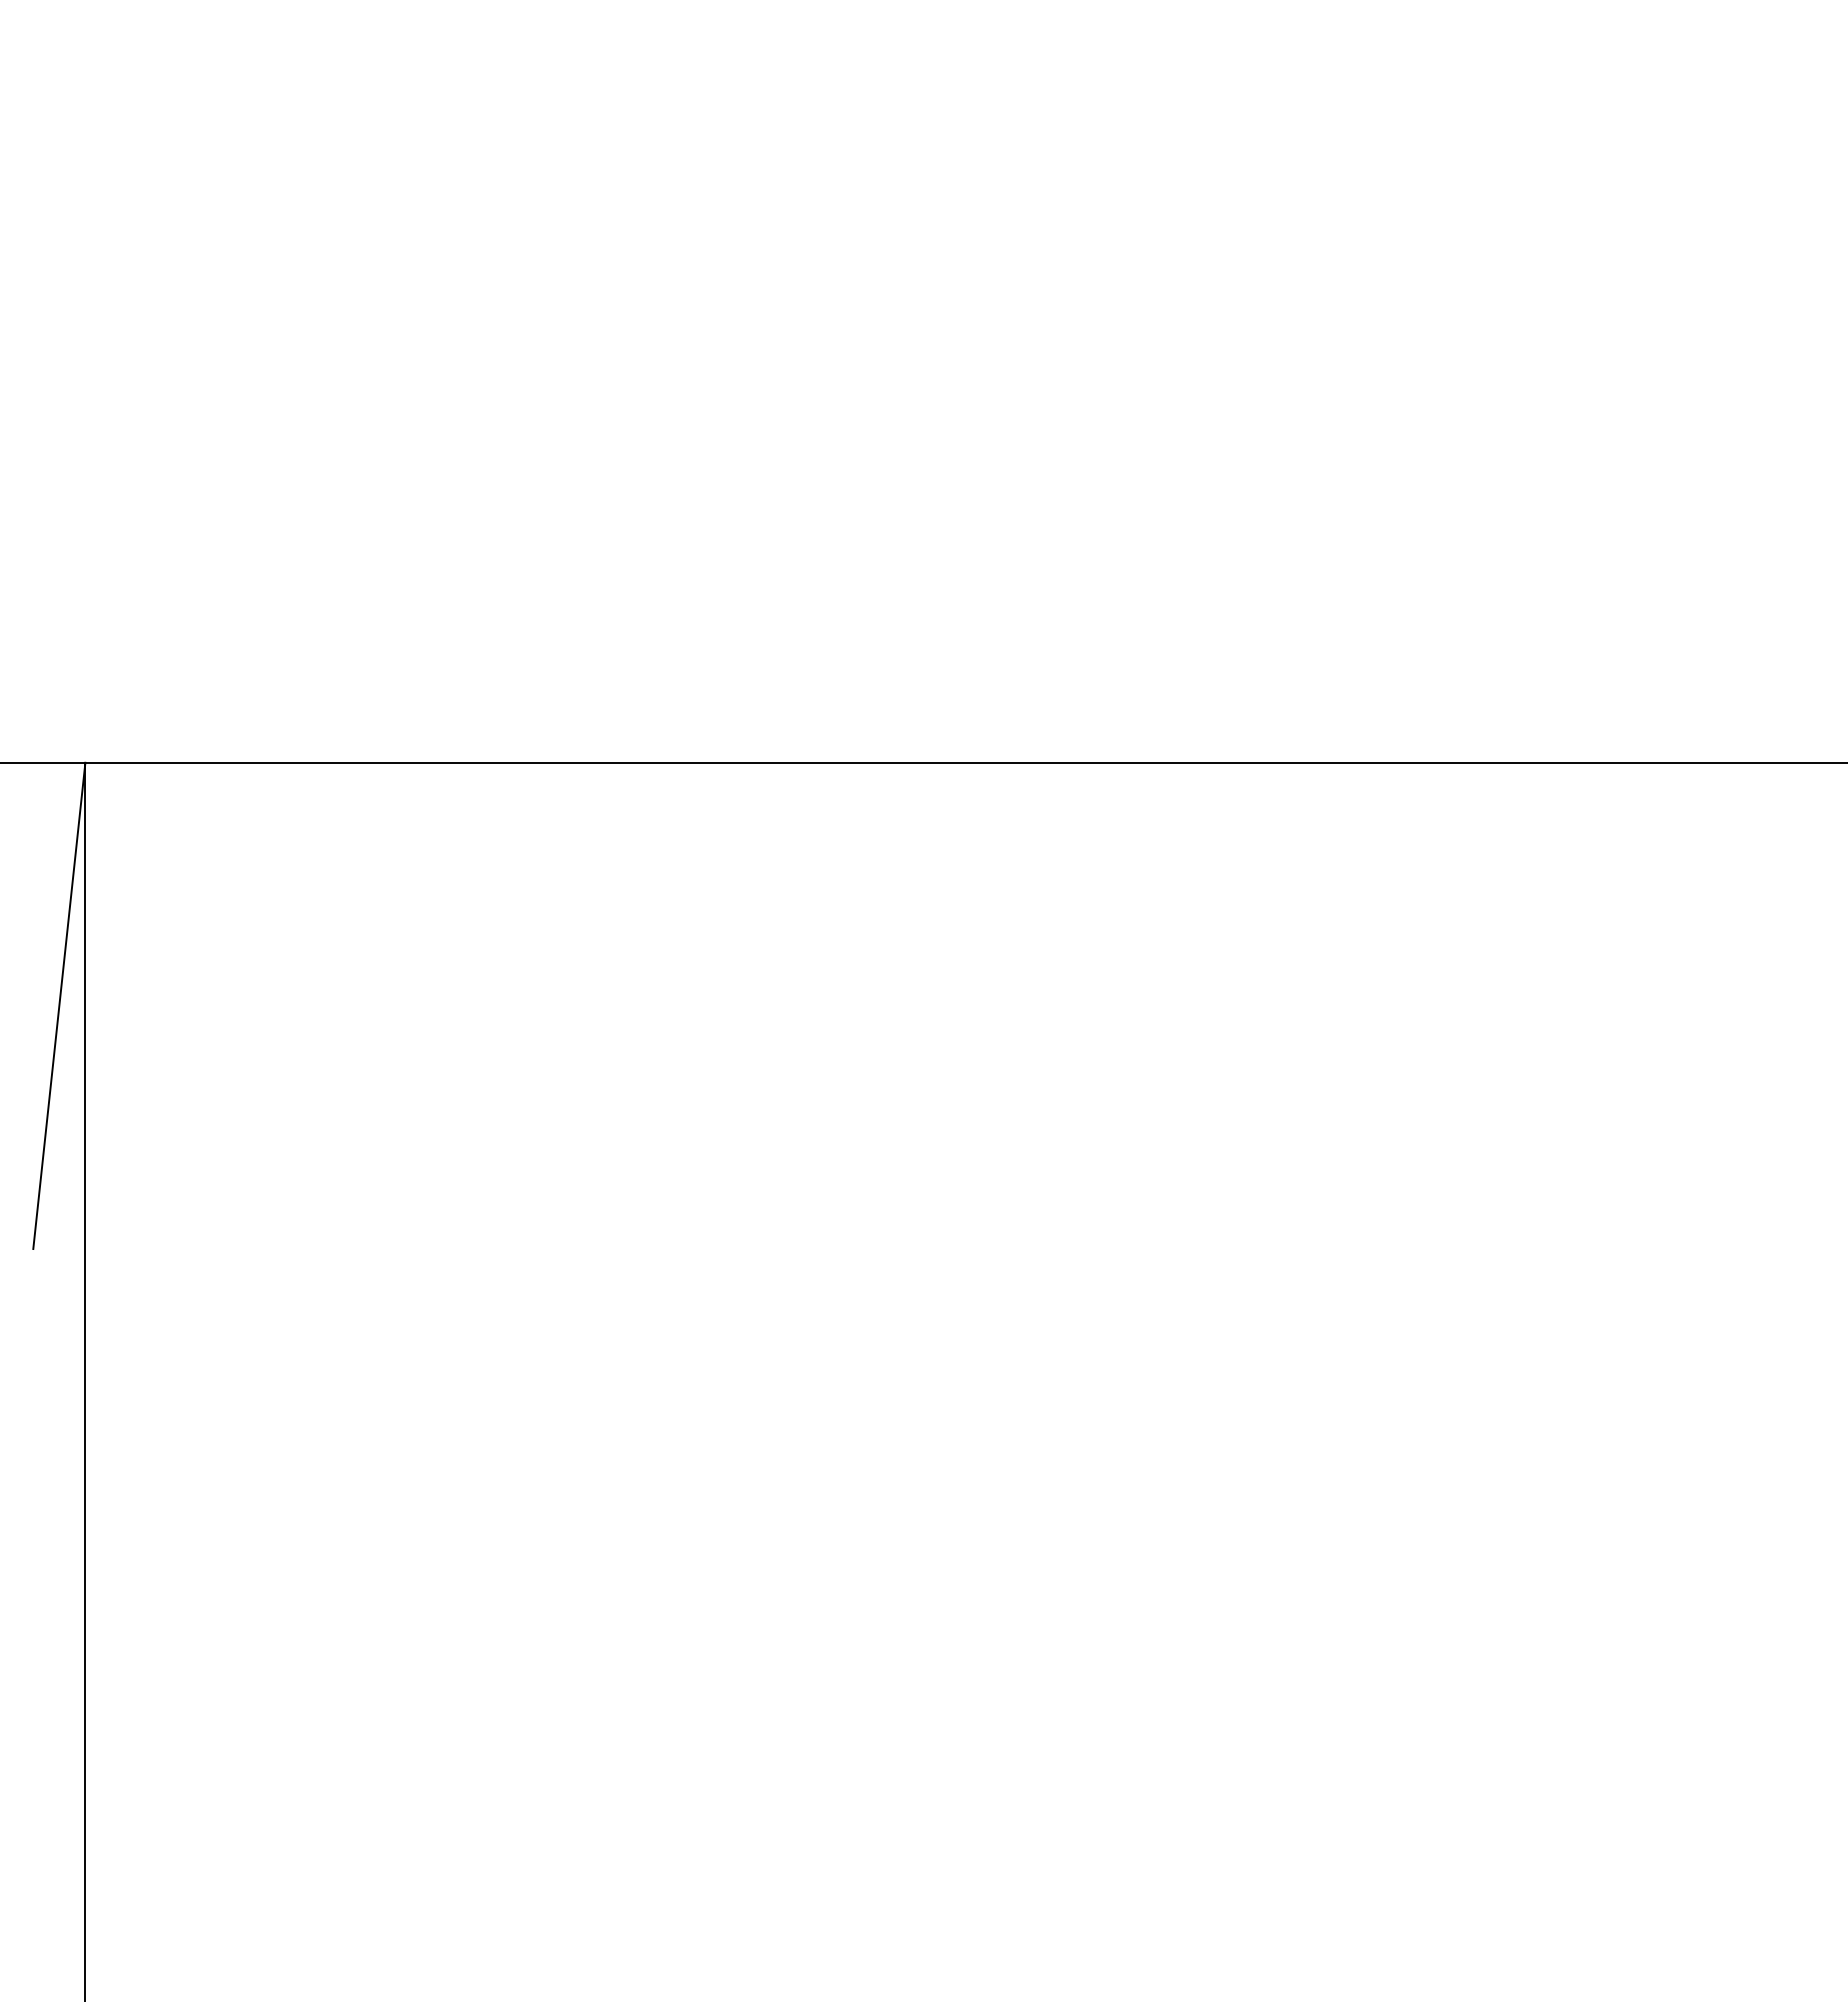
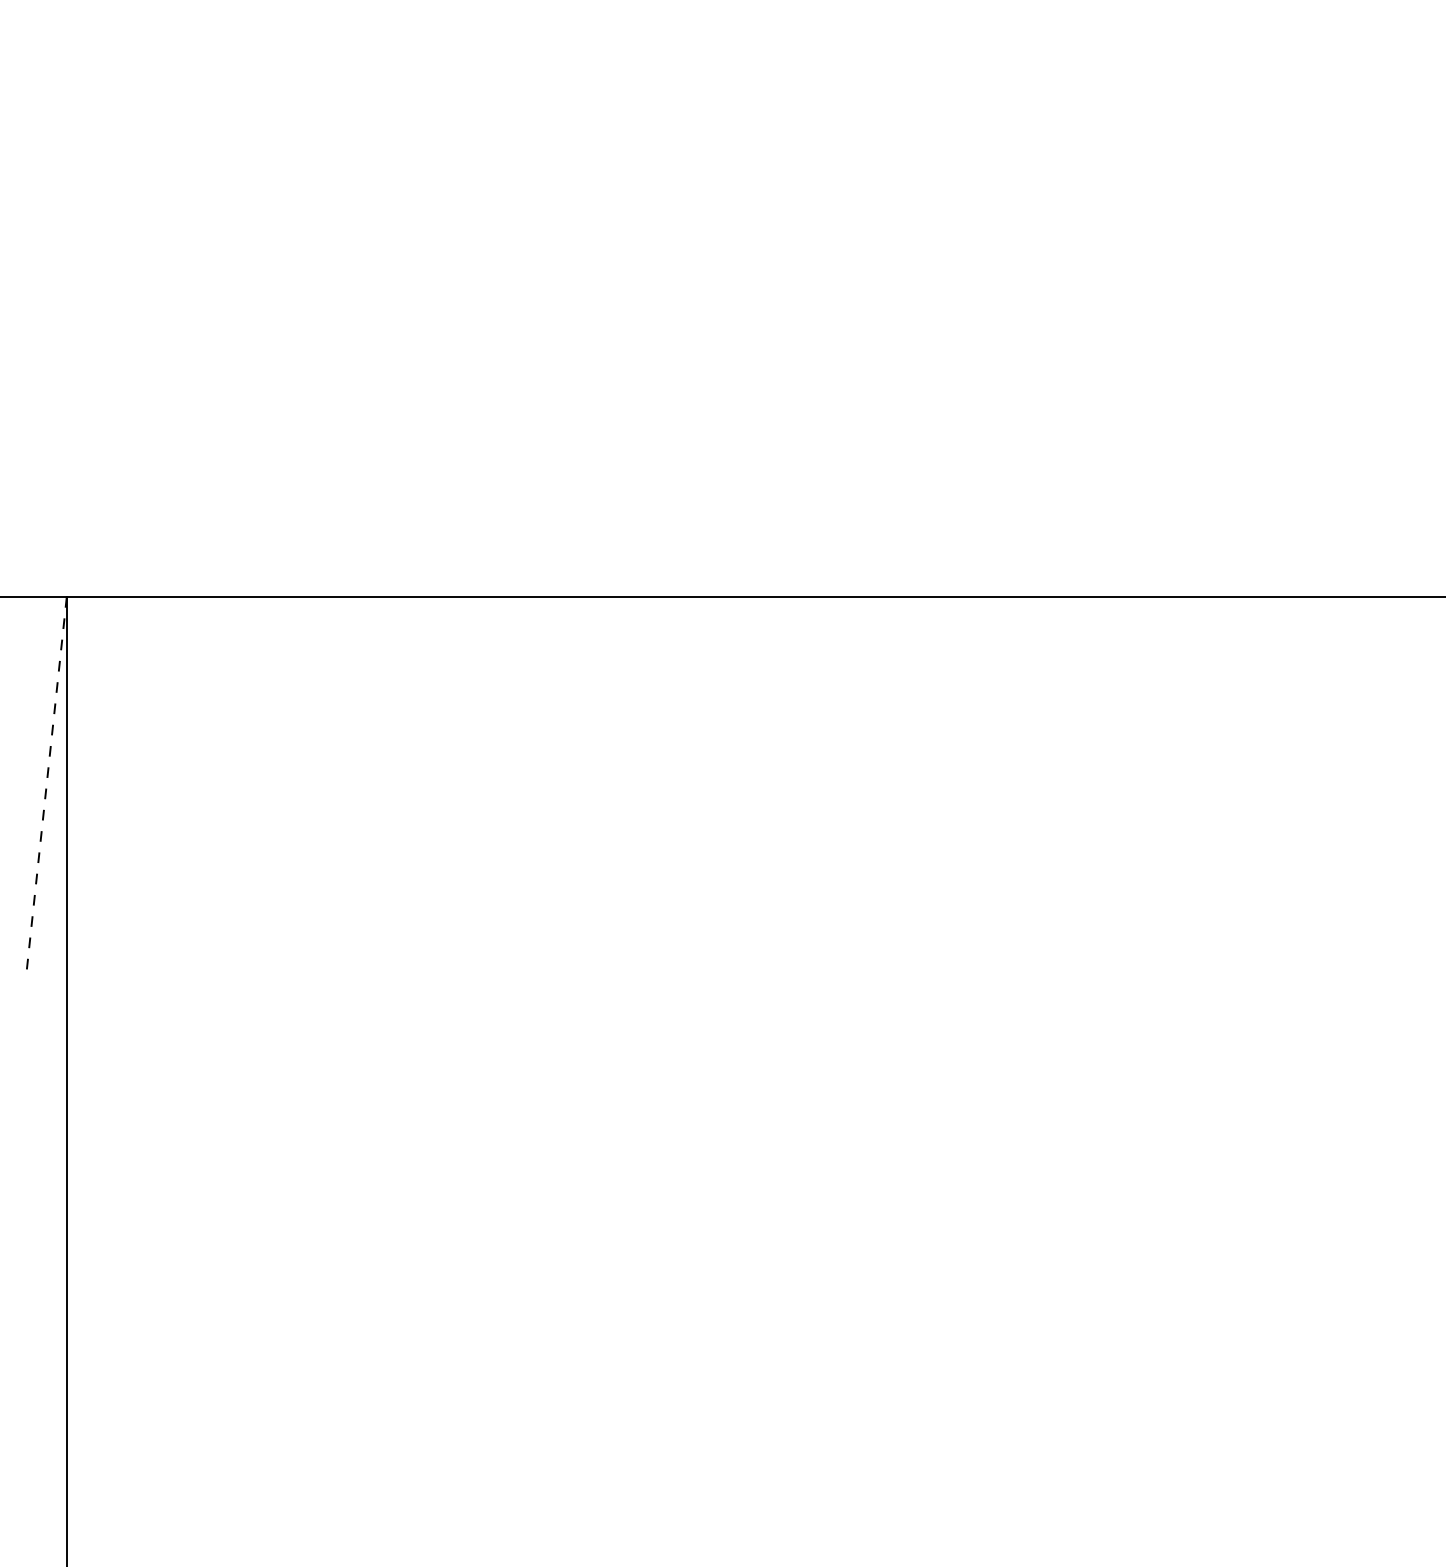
line: (59, 1005) -> (46, 787), solid -> dashed

